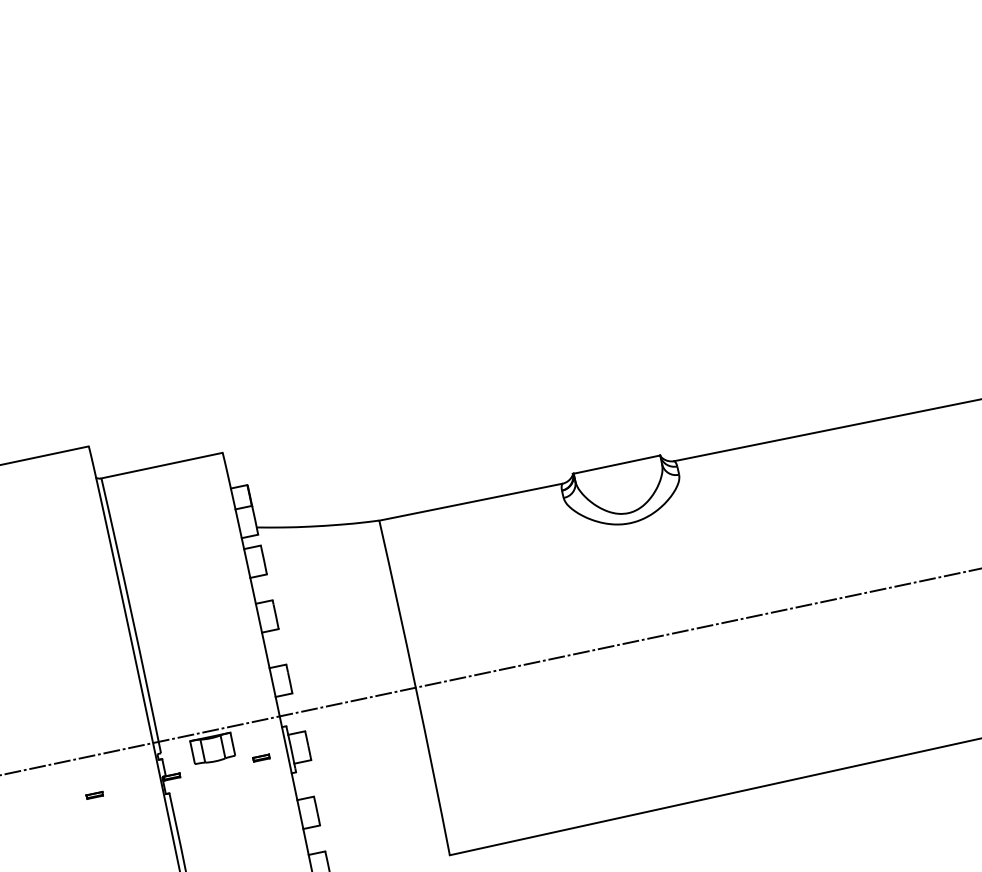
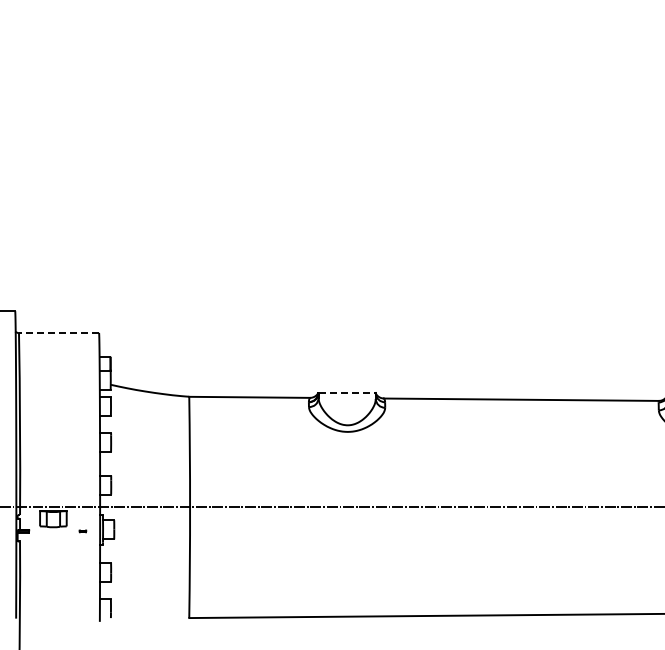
line: (617, 465) -> (347, 393), solid -> dashed
line: (161, 466) -> (58, 333), solid -> dashed
part: (260, 758) -> (82, 531), size x0.6

